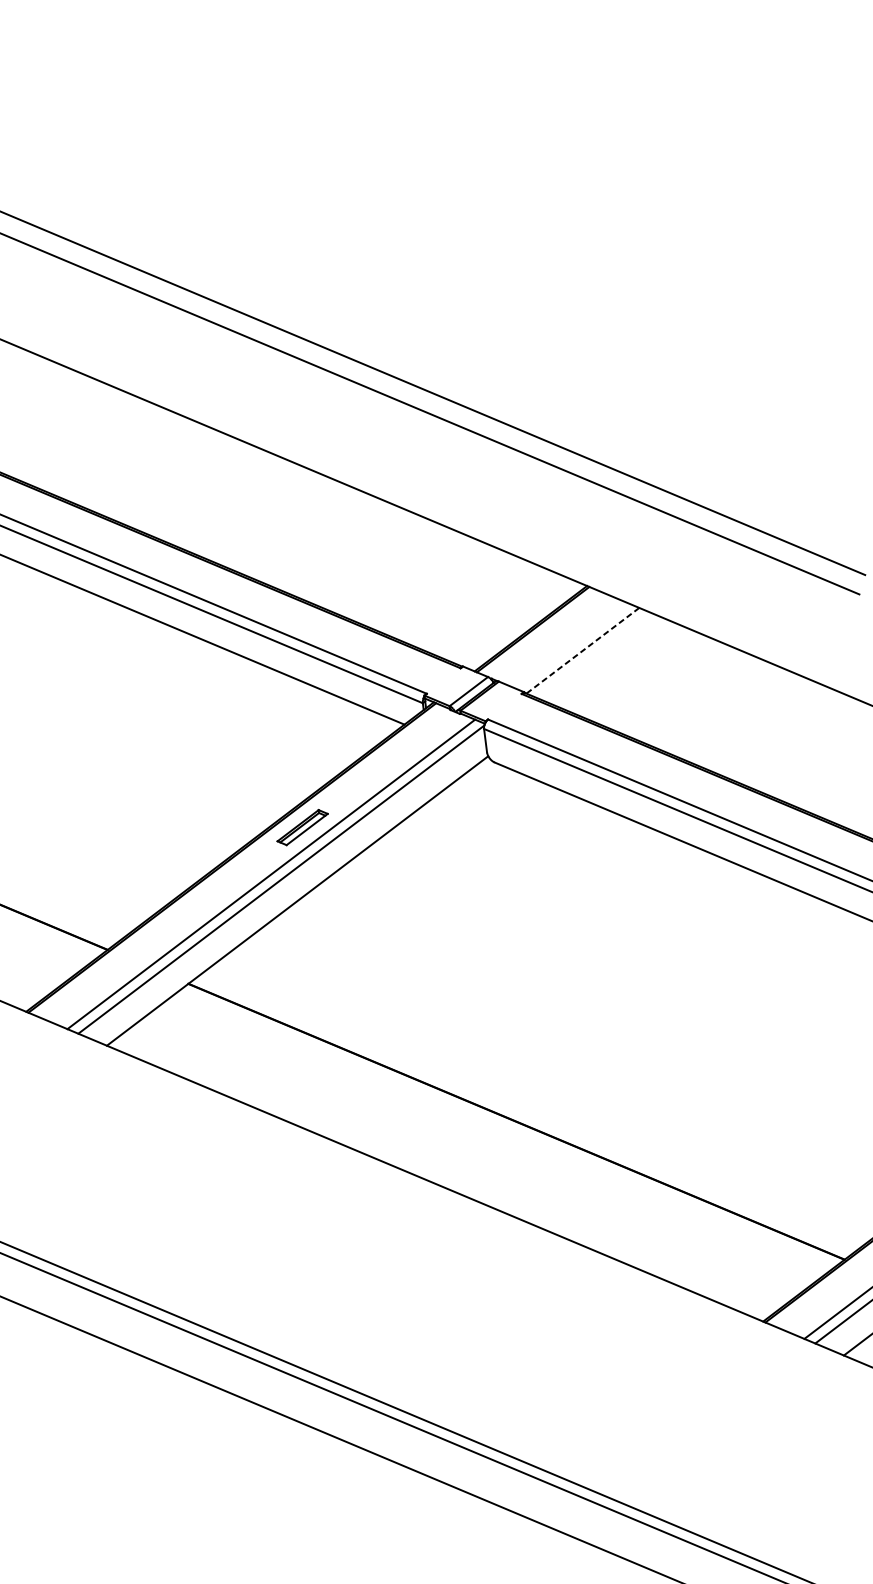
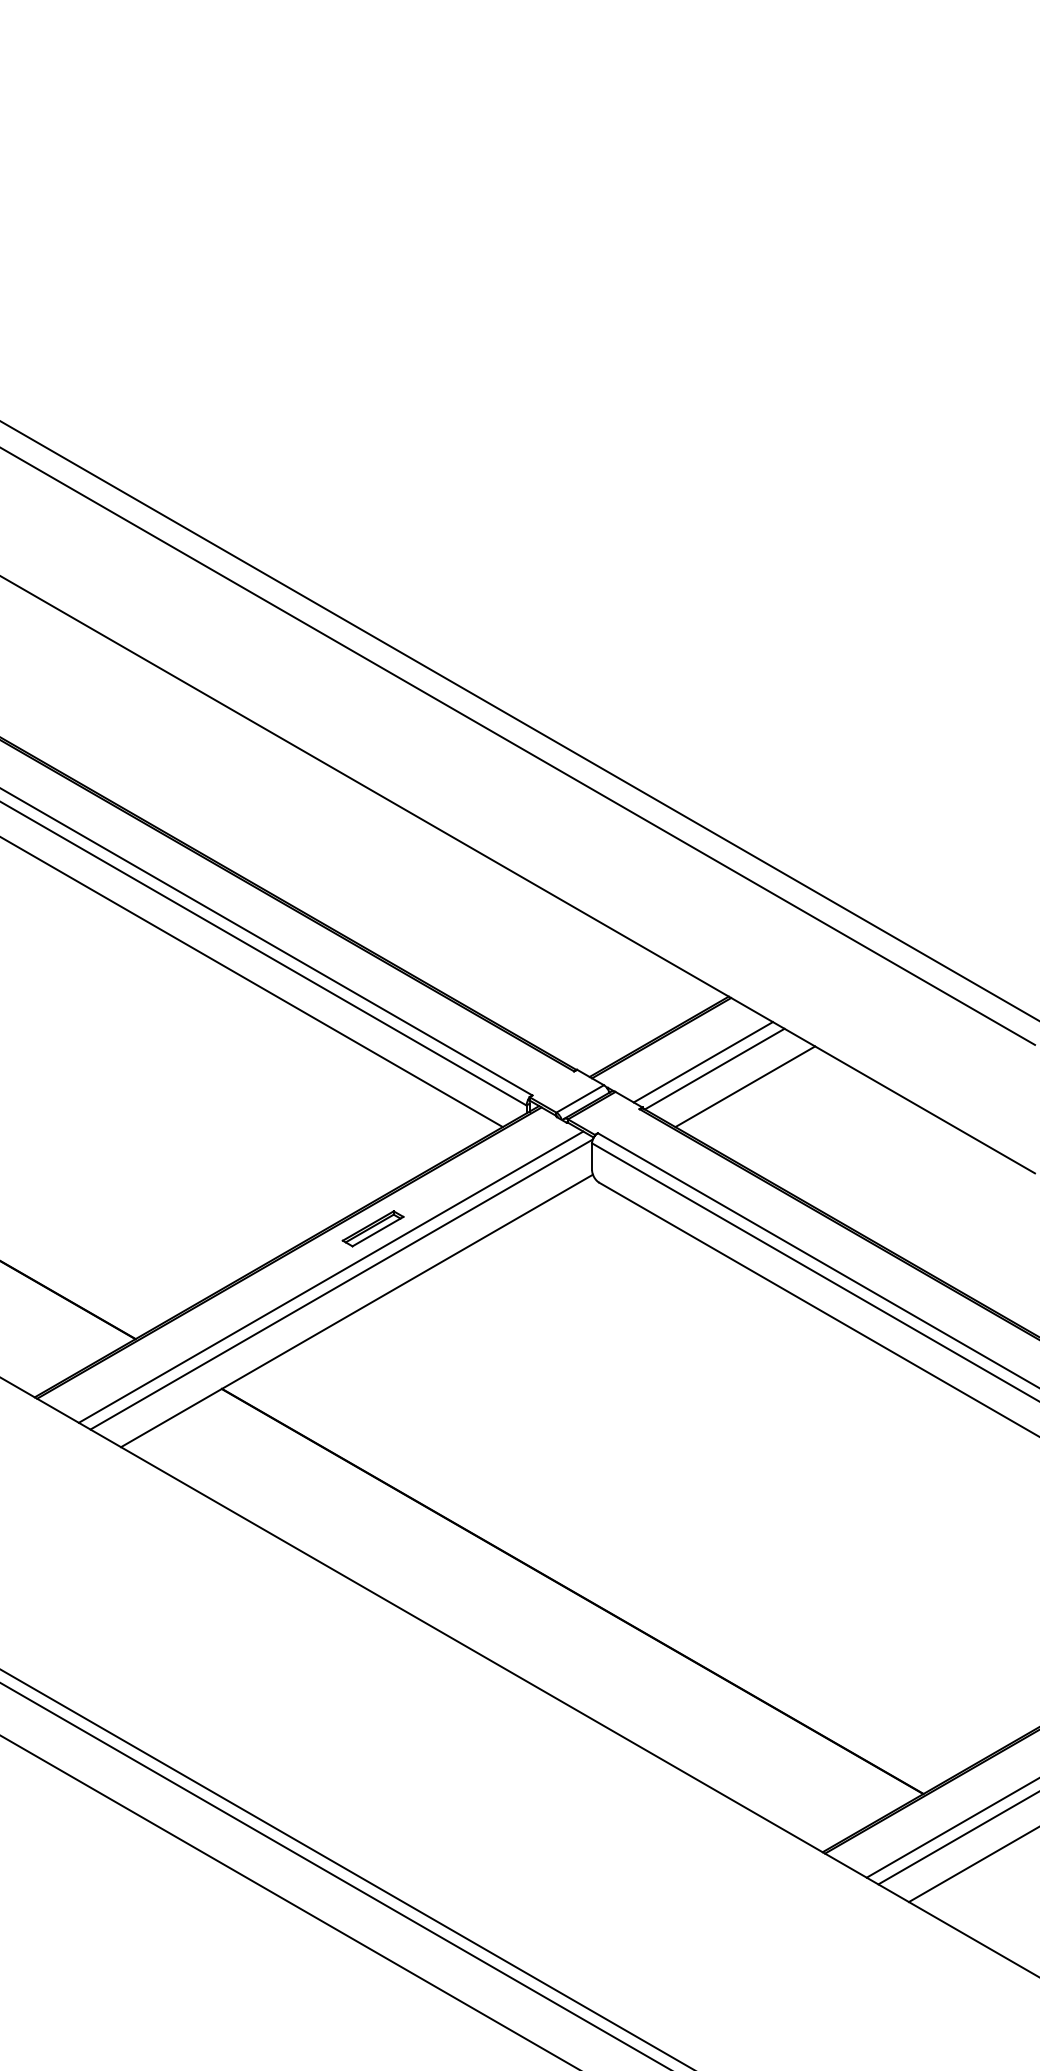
line: (571, 646) -> (702, 1062), added
line: (582, 651) -> (714, 1069), dashed -> solid
line: (611, 662) -> (745, 1086), added

